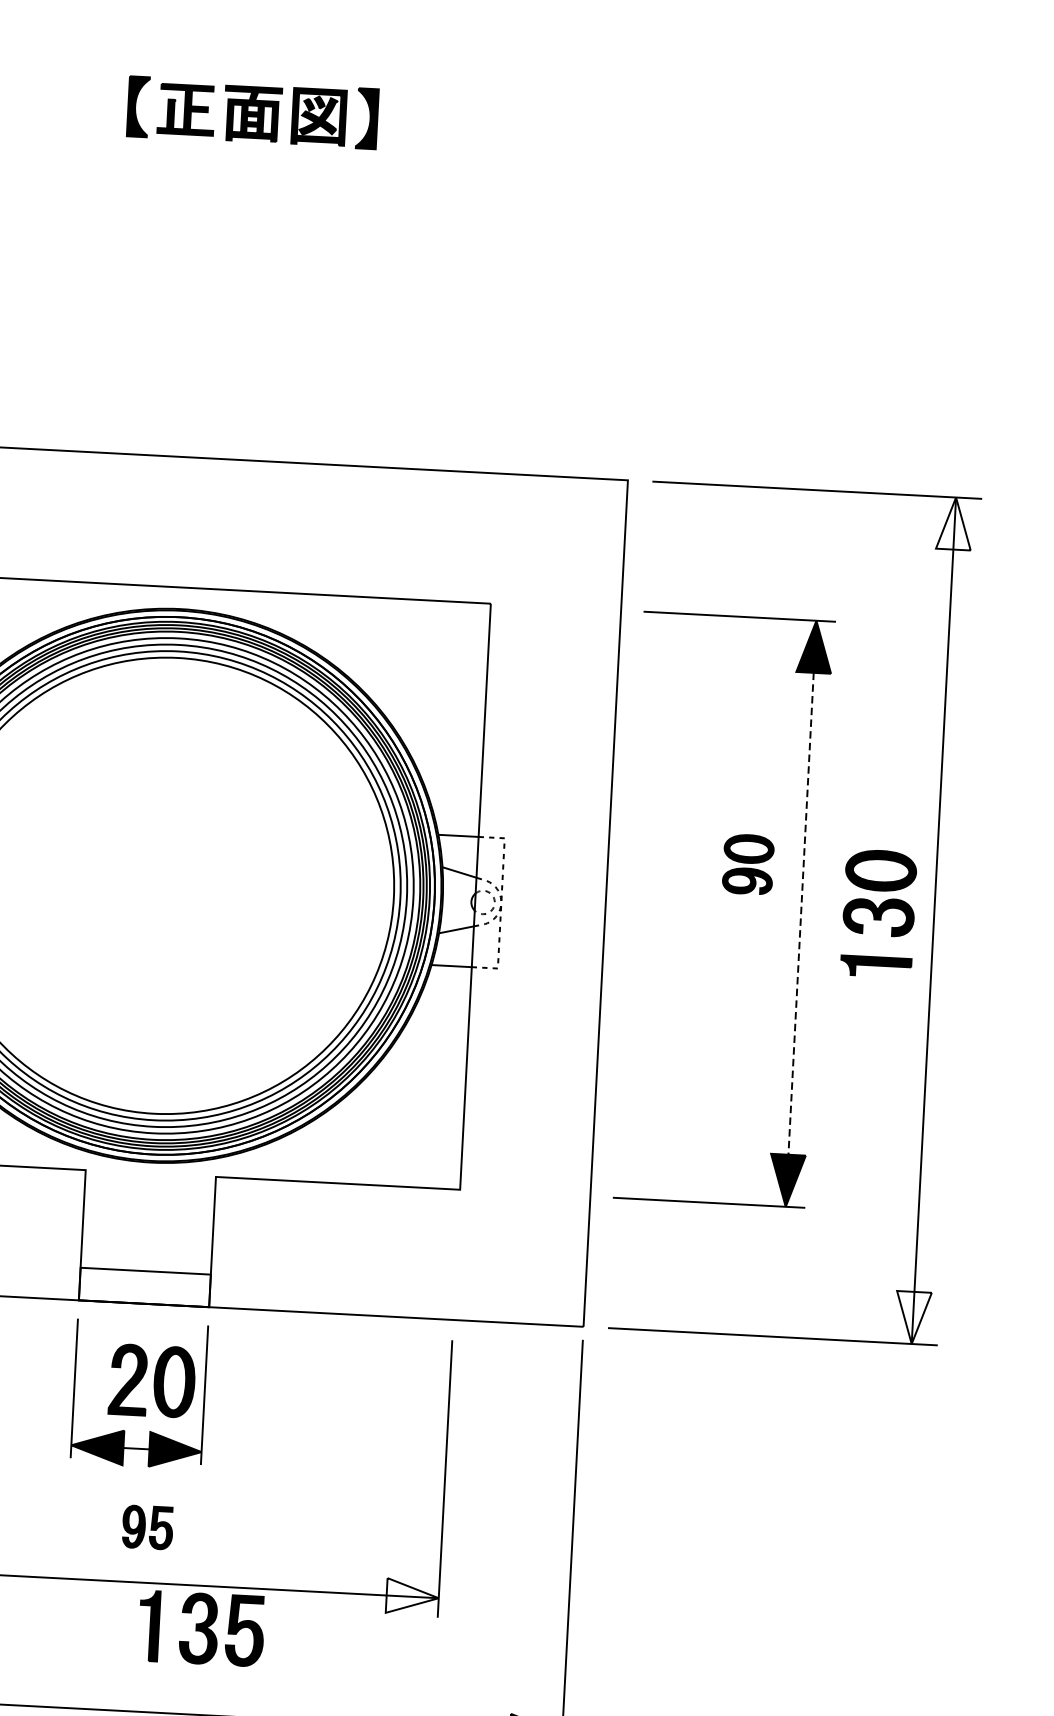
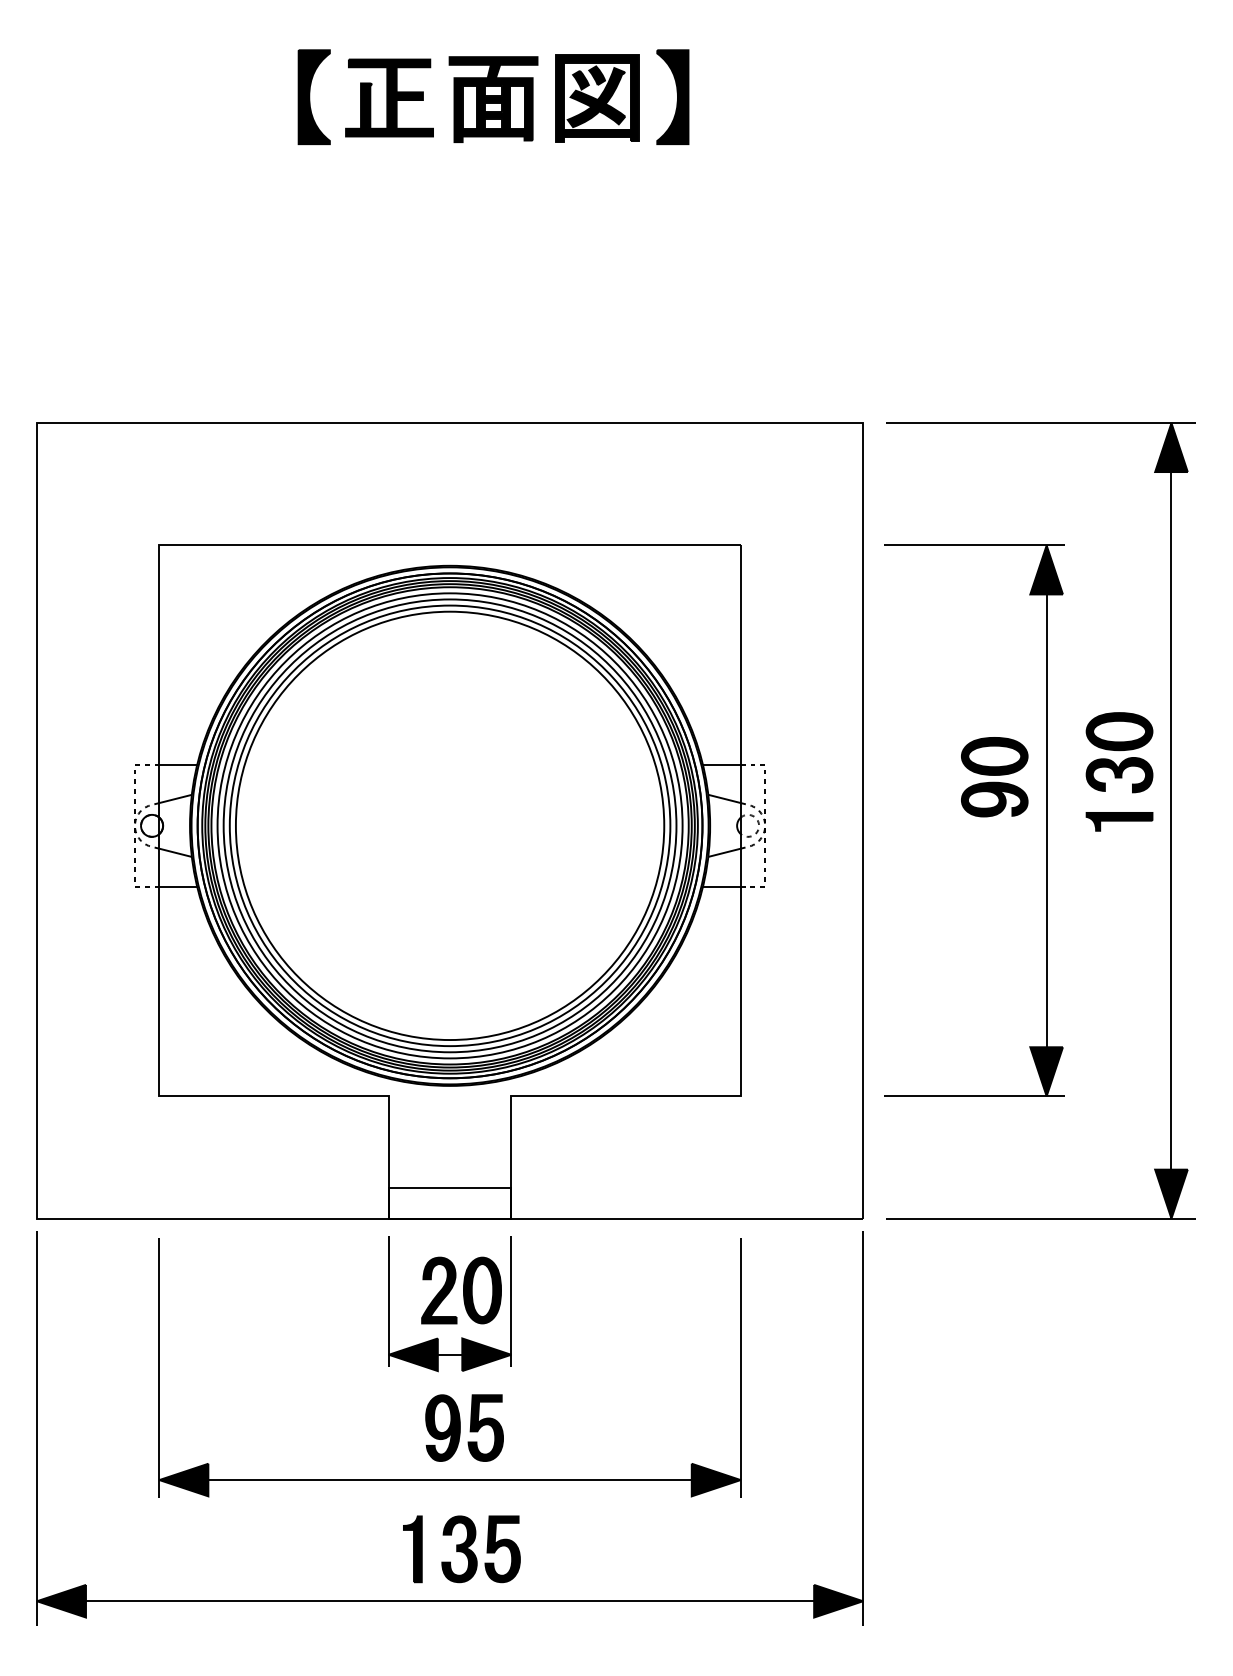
part: (252, 112) -> (493, 96), size x1.67
fill: (954, 523) -> (1171, 447), added
part: (748, 864) -> (994, 777), size x1.43
line: (800, 913) -> (1046, 820), dashed -> solid
part: (878, 913) -> (1119, 771), moved
fill: (913, 1317) -> (1171, 1193), added
part: (147, 1526) -> (464, 1427), size x1.67
fill: (411, 1596) -> (715, 1479), added
part: (201, 1628) -> (461, 1549), moved

